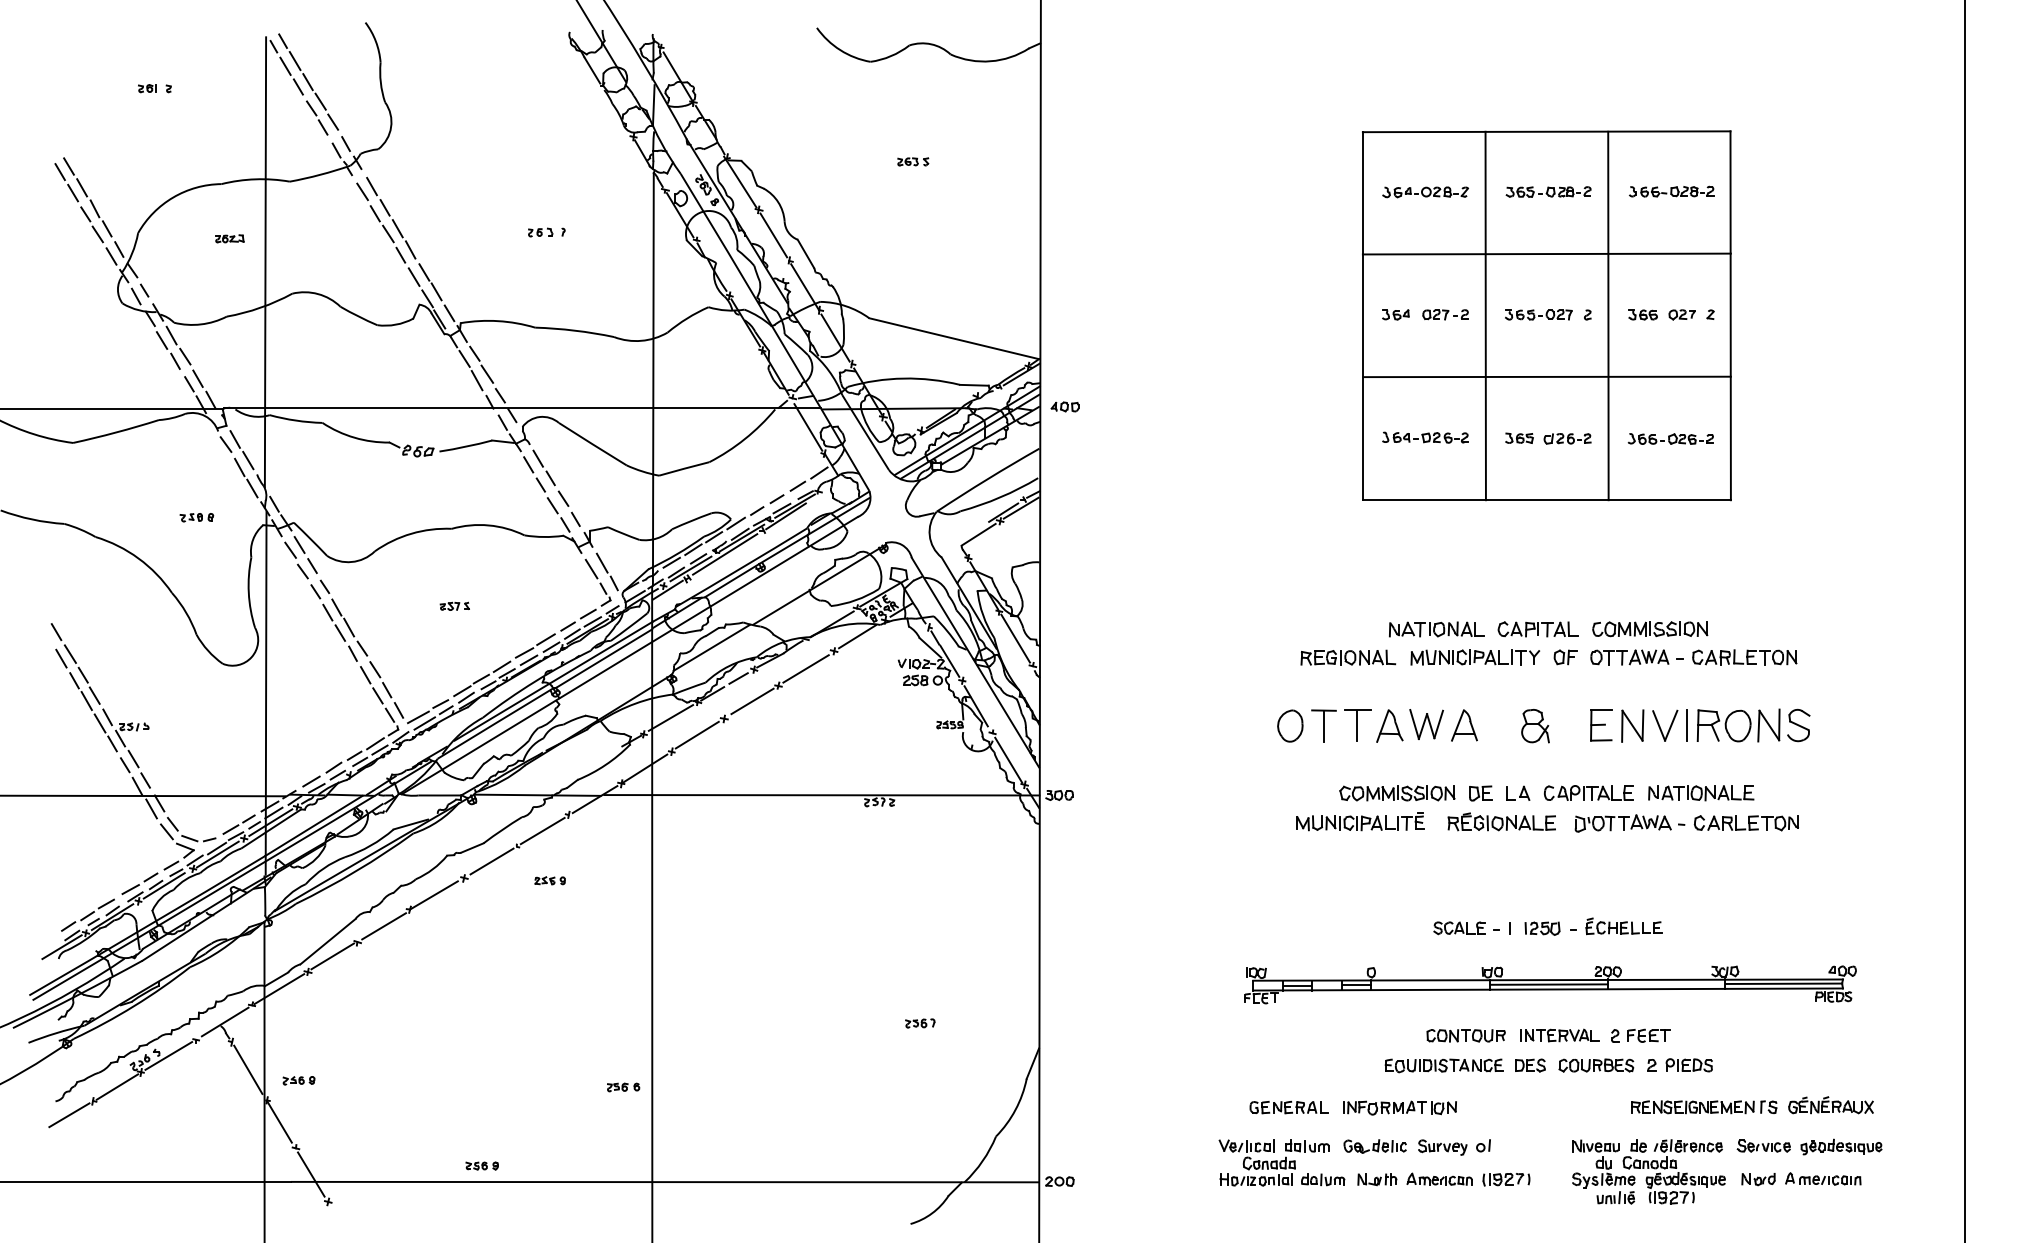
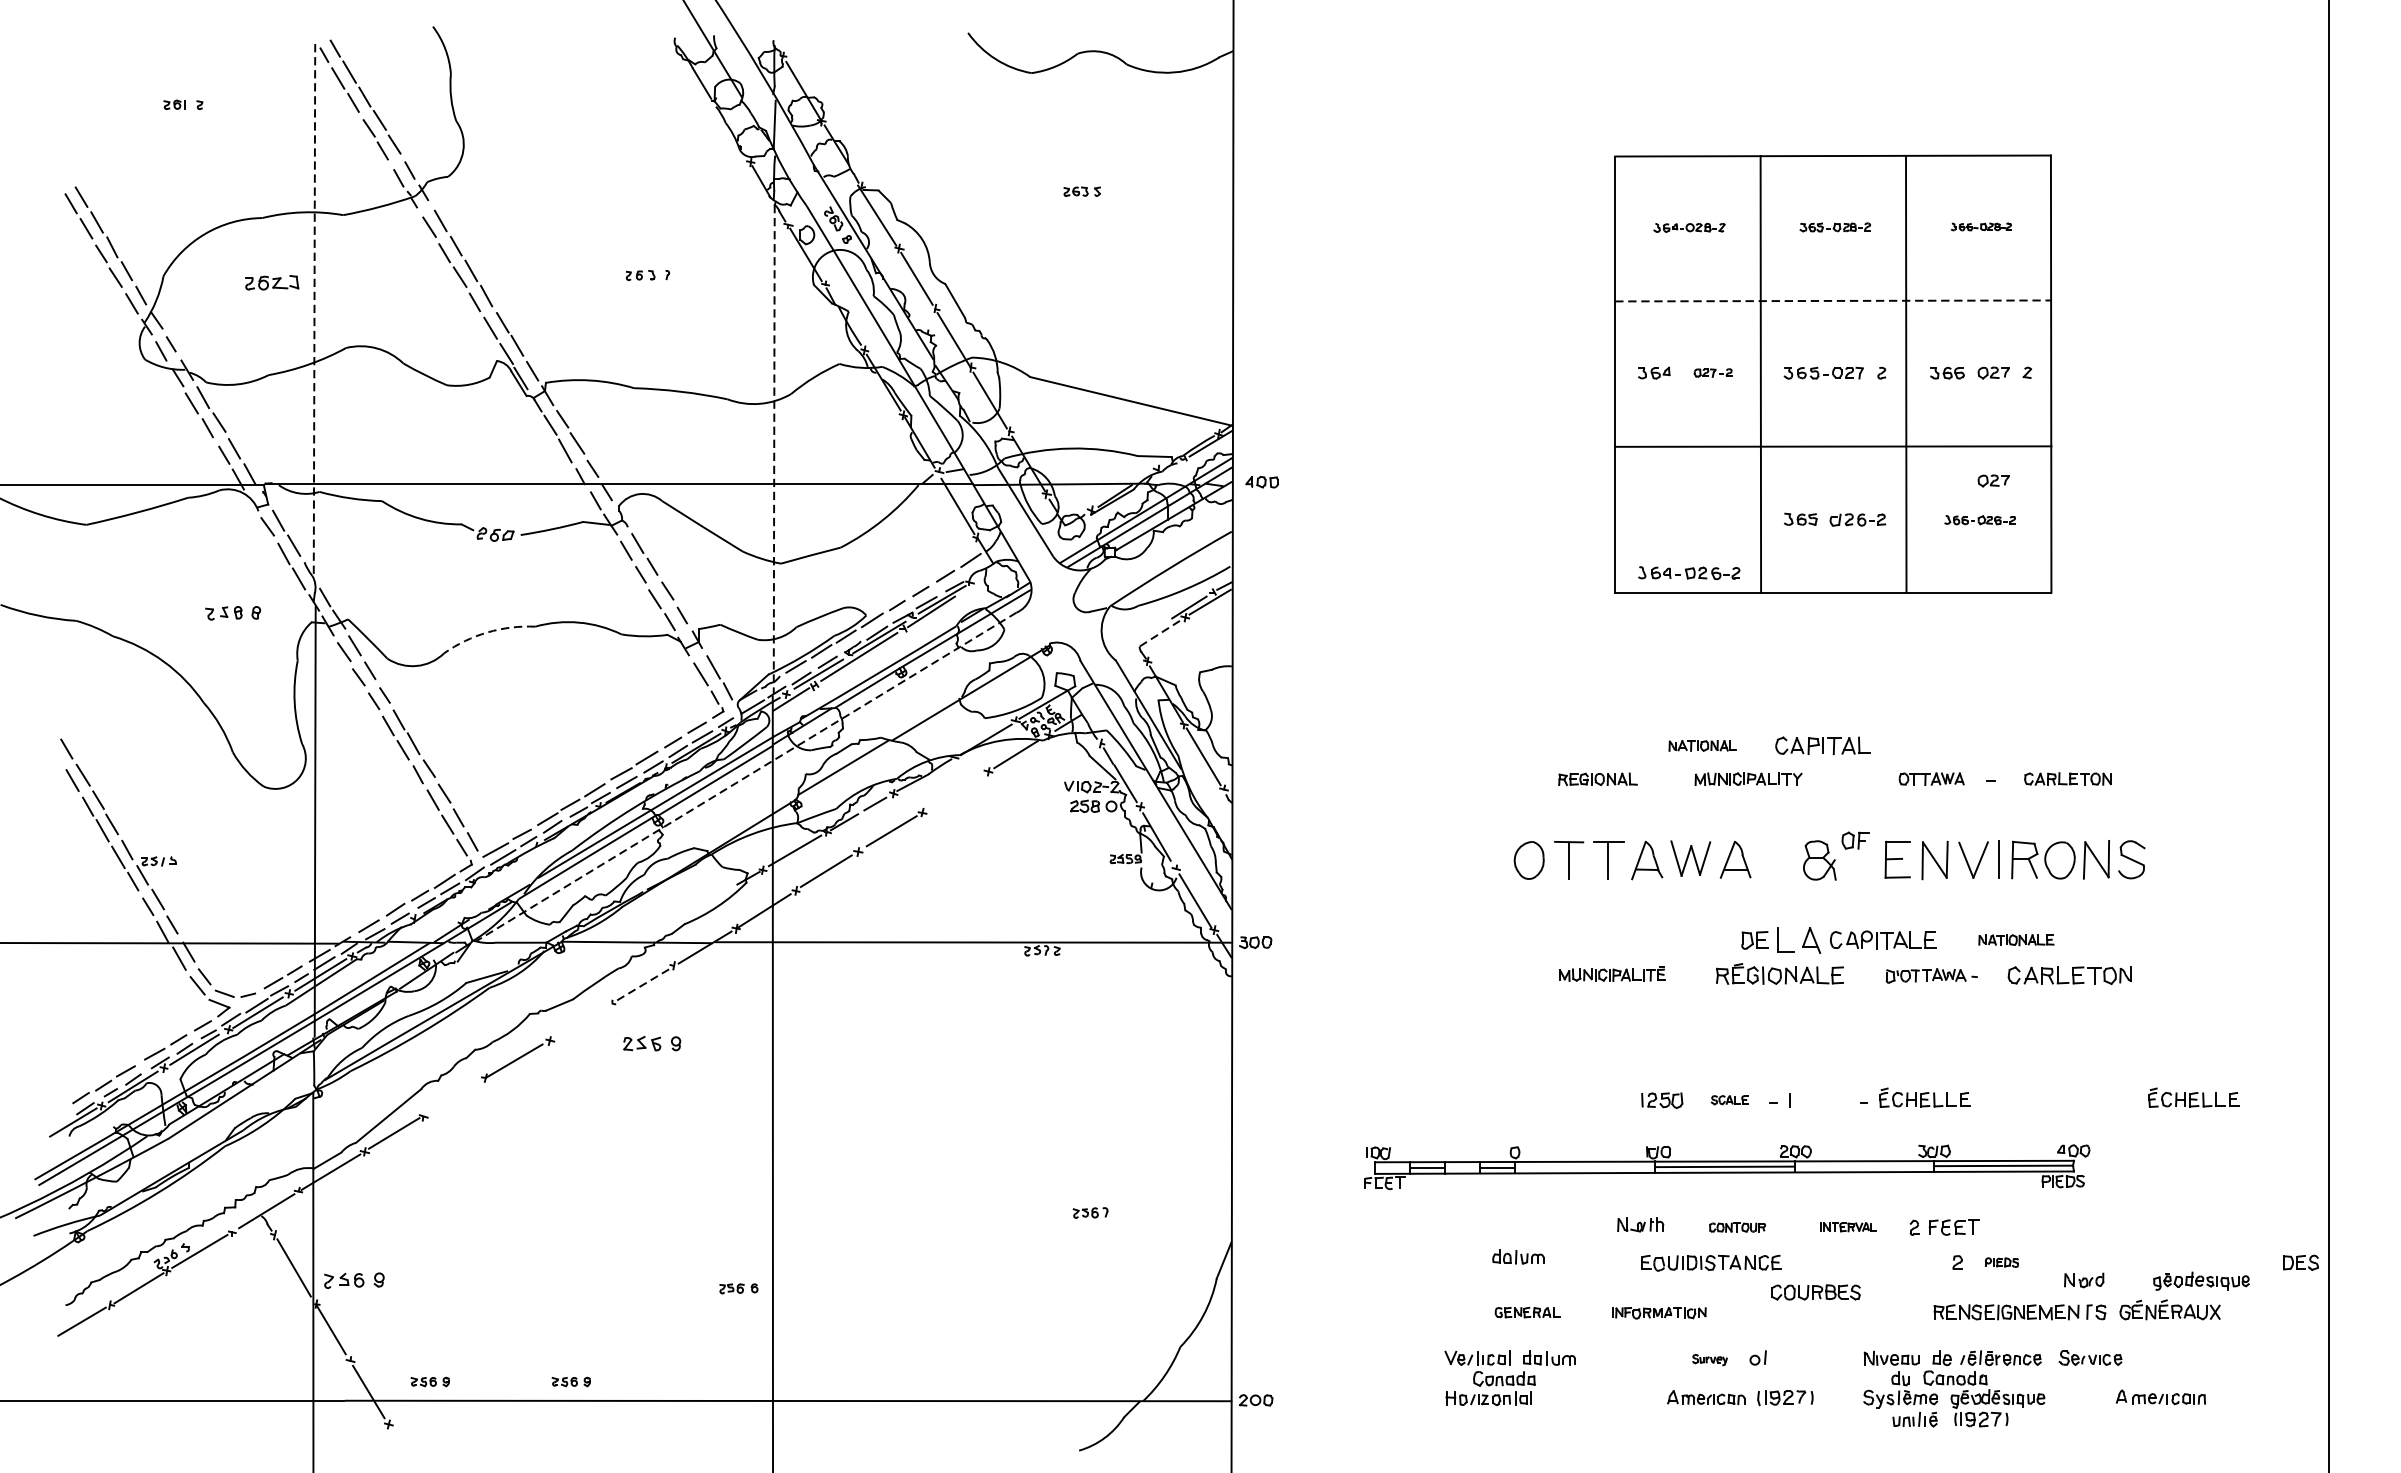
part: (1548, 191) -> (1835, 226), size x0.7
part: (1671, 191) -> (1981, 226), size x0.6
part: (1425, 192) -> (1689, 228), size x0.7
part: (229, 238) -> (271, 282), size x1.6
line: (1547, 254) -> (1834, 301), solid -> dashed
line: (265, 262) -> (314, 310), solid -> dashed
part: (1445, 314) -> (1713, 372), size x0.7
line: (653, 379) -> (774, 449), solid -> dashed
part: (1681, 405) -> (1992, 480), added
part: (1425, 437) -> (1689, 572), moved
part: (1670, 438) -> (1979, 519), size x0.7
part: (196, 517) -> (232, 613), size x1.4
arc: (411, 533) -> (487, 632), solid -> dashed
line: (978, 535) -> (1159, 634), solid -> dashed
part: (454, 605) -> (538, 717), removed
part: (1436, 629) -> (1702, 745), size x0.6
part: (1650, 629) -> (1956, 745), removed
line: (629, 655) -> (745, 776), solid -> dashed
part: (1348, 657) -> (1598, 779), size x0.7
part: (1475, 657) -> (1748, 779), size x0.7
part: (1565, 657) -> (1855, 840), moved
part: (1629, 657) -> (1931, 779), size x0.7
part: (1744, 657) -> (2067, 779), size x0.7
line: (805, 668) -> (954, 792), removed
part: (1518, 792) -> (1799, 939), size x1.6
part: (1397, 793) -> (1656, 940), removed
part: (1701, 793) -> (2016, 940), size x0.6
part: (1360, 821) -> (1612, 973), size x0.7
part: (1629, 823) -> (1931, 975), size x0.7
line: (542, 831) -> (642, 985), solid -> dashed
line: (491, 861) -> (582, 1020), removed
part: (549, 880) -> (651, 1043), size x1.6
line: (383, 926) -> (454, 1098), removed
part: (1850, 926) -> (2193, 1098), added
part: (1459, 928) -> (1729, 1100), size x0.6
part: (1542, 928) -> (1662, 1100), moved
part: (1550, 984) -> (1727, 1166), moved
part: (1465, 1035) -> (1736, 1227), size x0.6
part: (1559, 1035) -> (1848, 1227), size x0.6
part: (1530, 1065) -> (2301, 1262), moved
part: (1596, 1065) -> (1816, 1292), moved
part: (1688, 1065) -> (2001, 1262), size x0.6
part: (298, 1080) -> (353, 1280), size x1.6
part: (1288, 1107) -> (1527, 1312), size x0.7
part: (1399, 1107) -> (1658, 1312), size x0.7
part: (1374, 1146) -> (1628, 1358), removed
part: (1841, 1146) -> (2201, 1280), moved
part: (1442, 1147) -> (1709, 1359), size x0.6
part: (362, 1165) -> (429, 1381), added
part: (1323, 1179) -> (1518, 1256), moved
part: (1377, 1179) -> (1640, 1224), moved
part: (1758, 1179) -> (2084, 1280), moved

